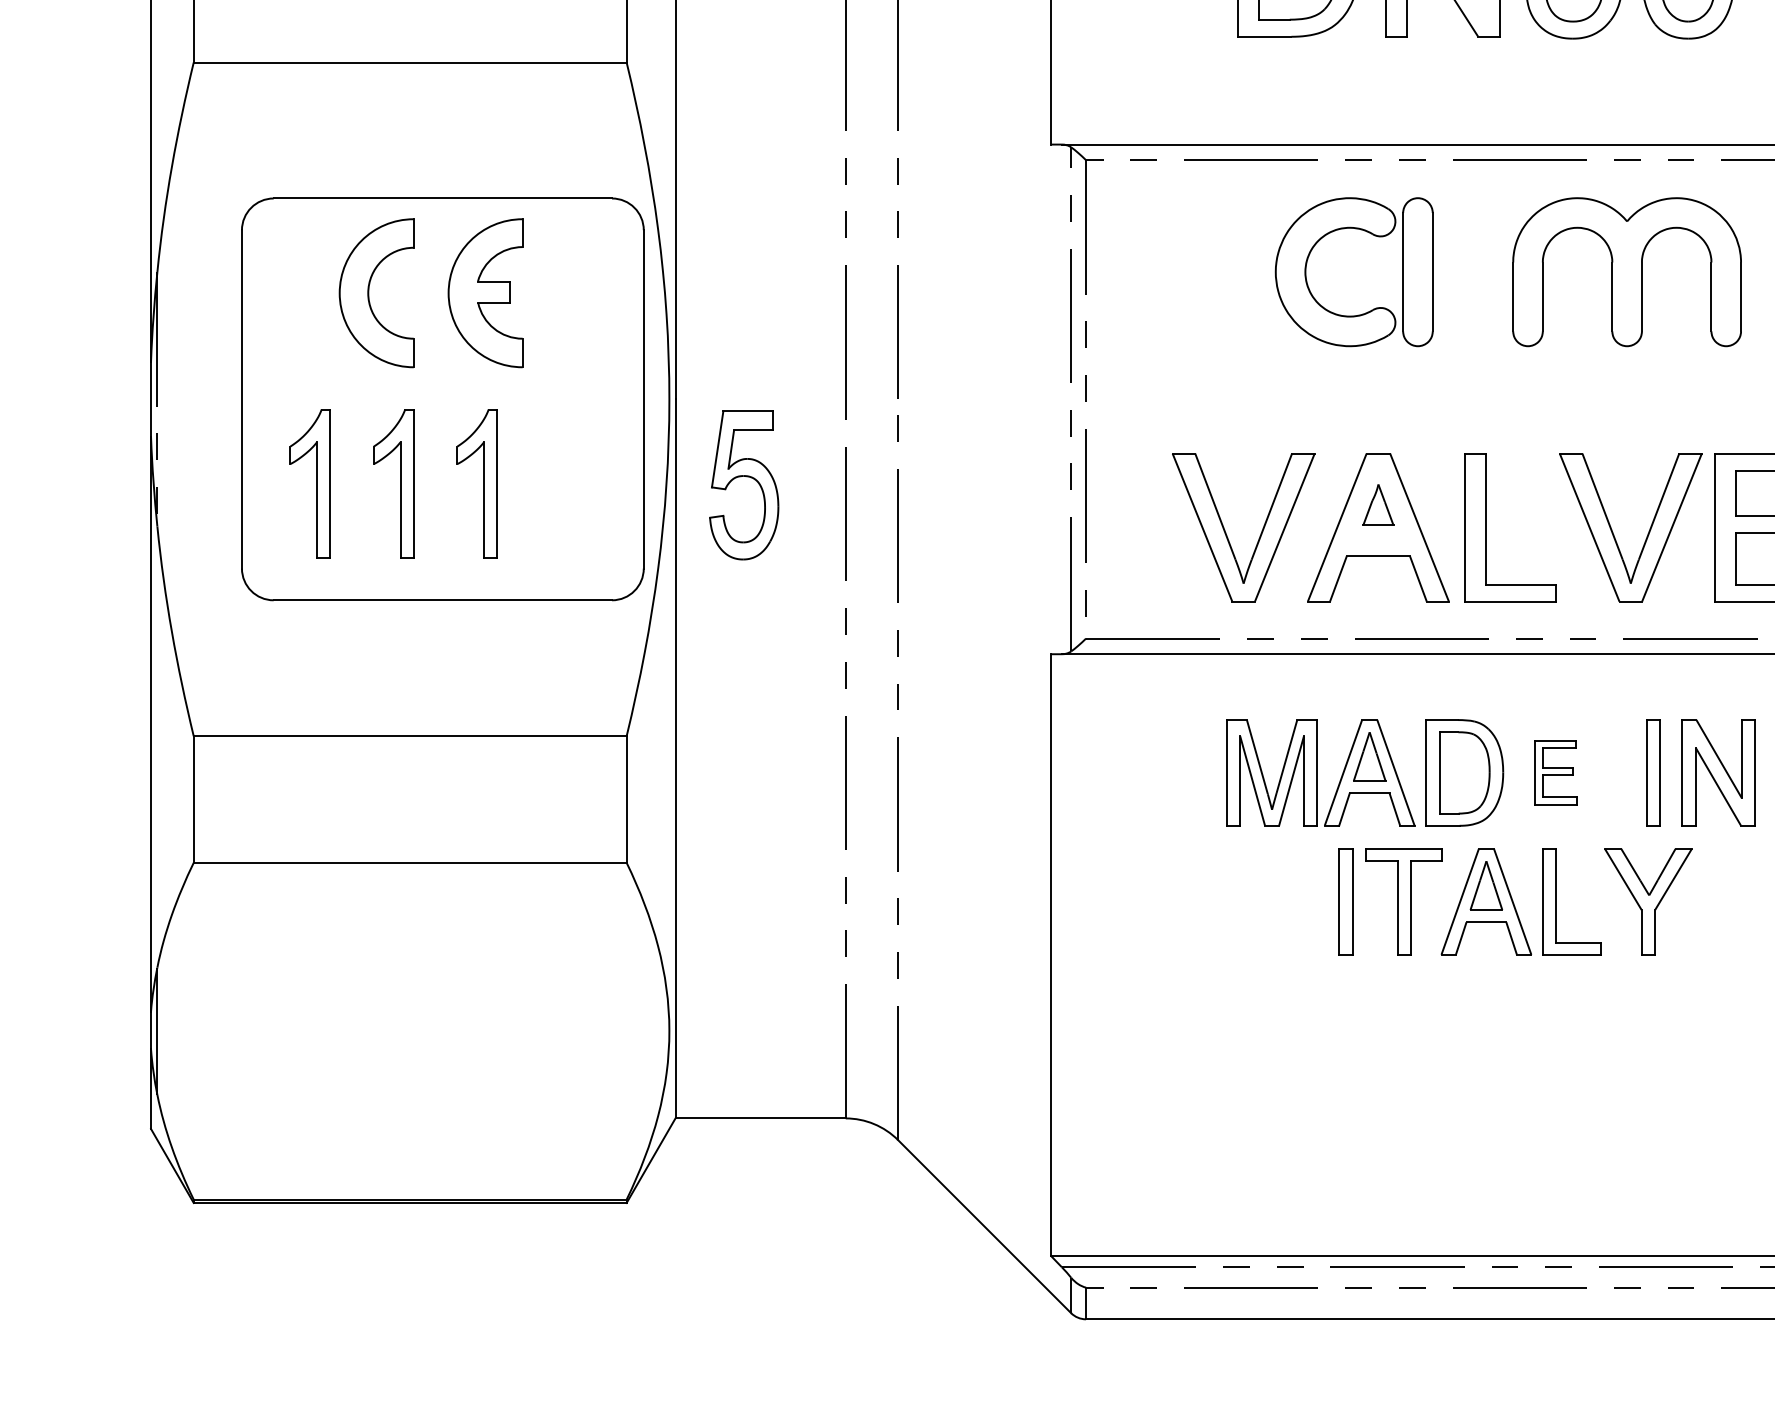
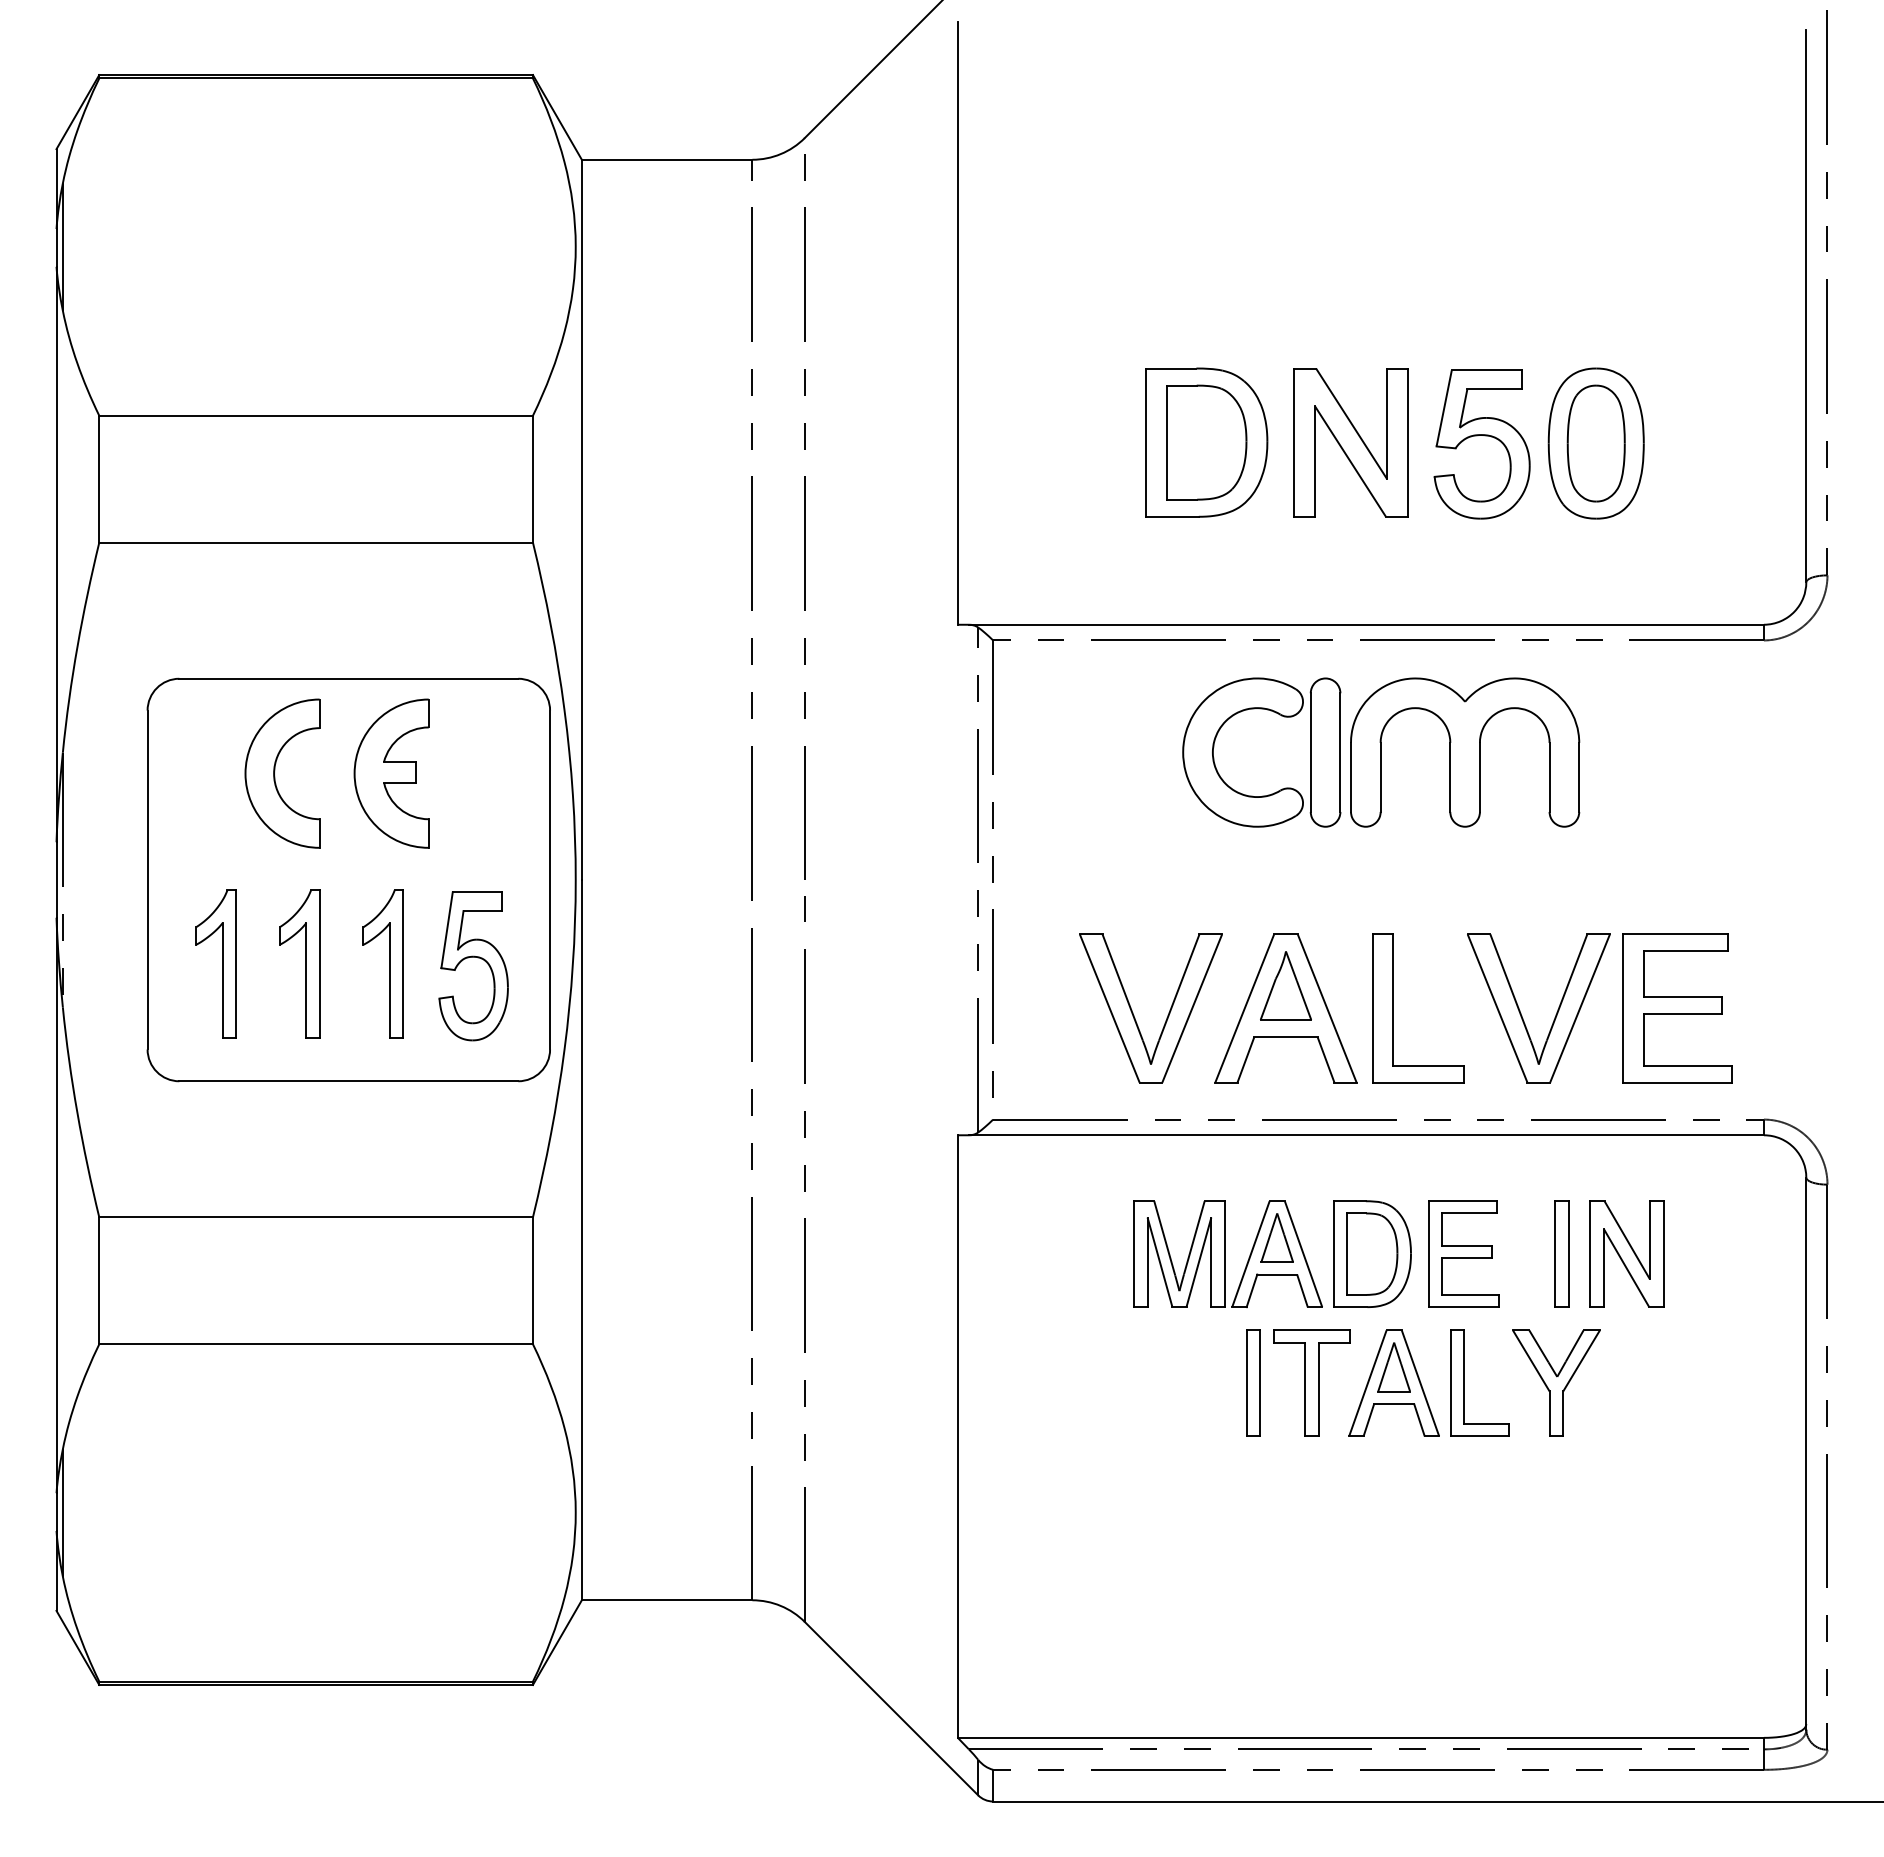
part: (1627, 272) -> (1465, 752), moved
part: (744, 476) -> (473, 957), moved
part: (1377, 504) -> (1285, 985), size x1.67
part: (1555, 772) -> (1463, 1253), size x1.67

